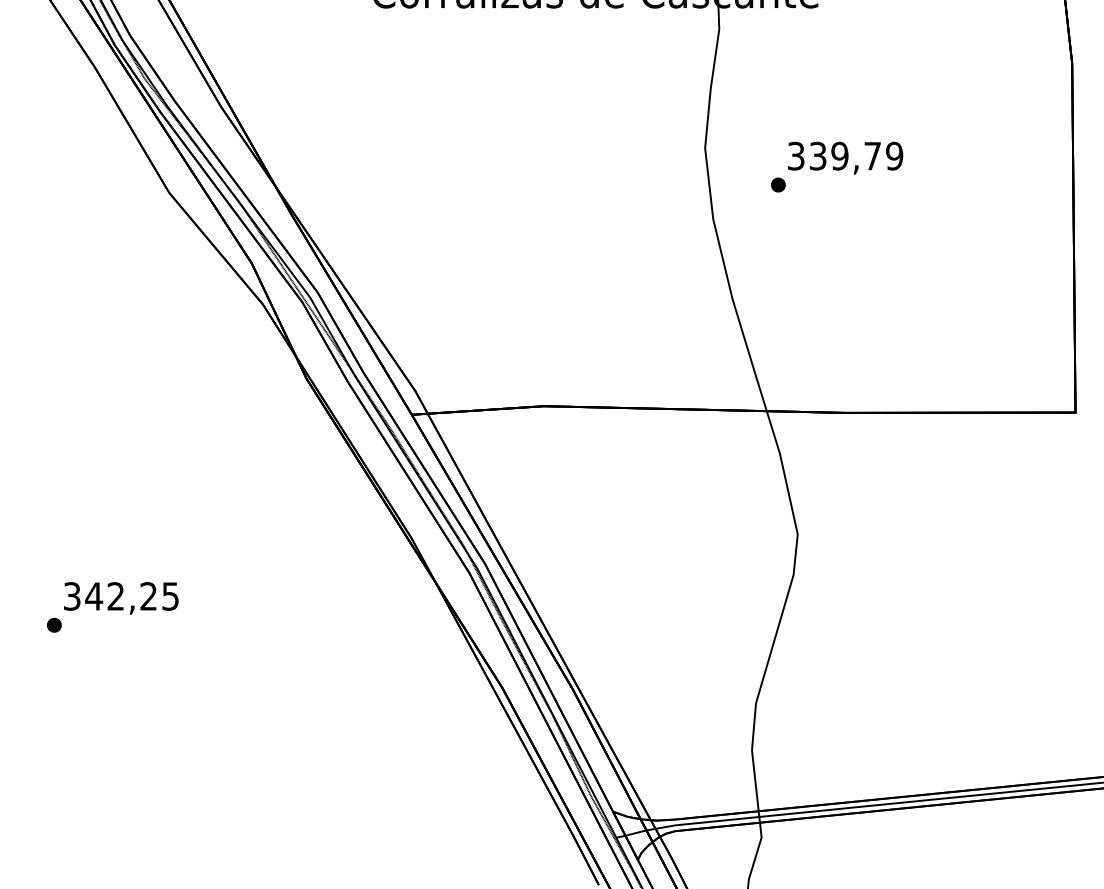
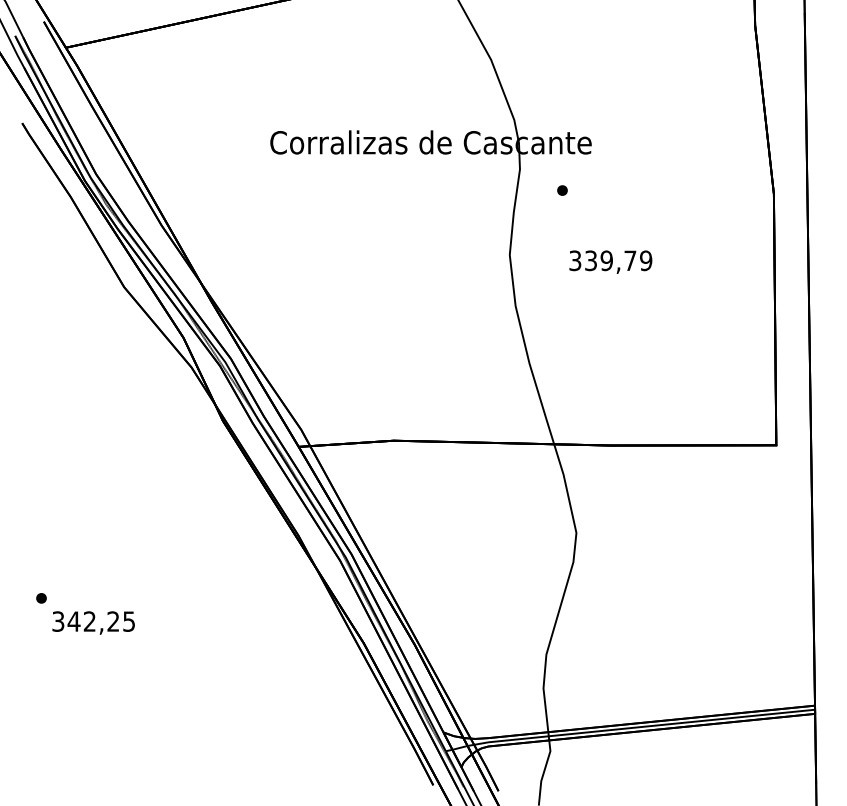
part: (778, 184) -> (562, 190), moved
text: (121, 597) -> (93, 622), moved

